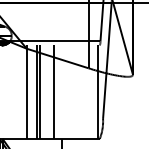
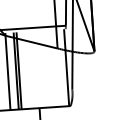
line: (53, 91) -> (29, 69), removed

